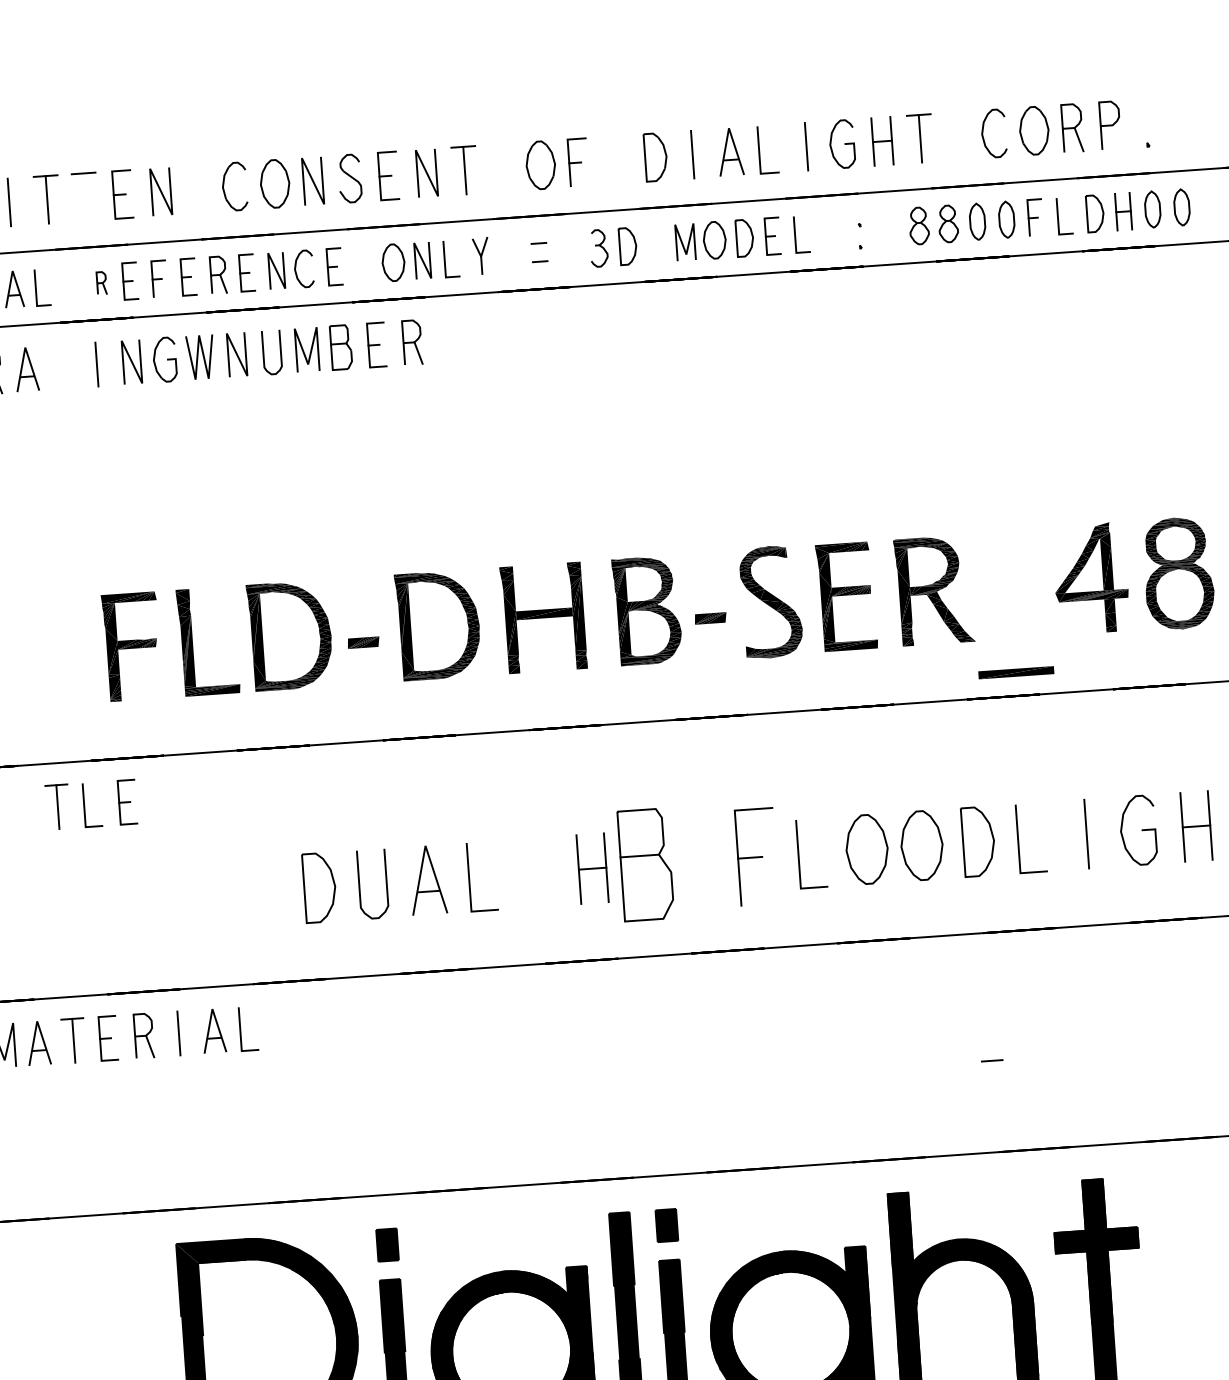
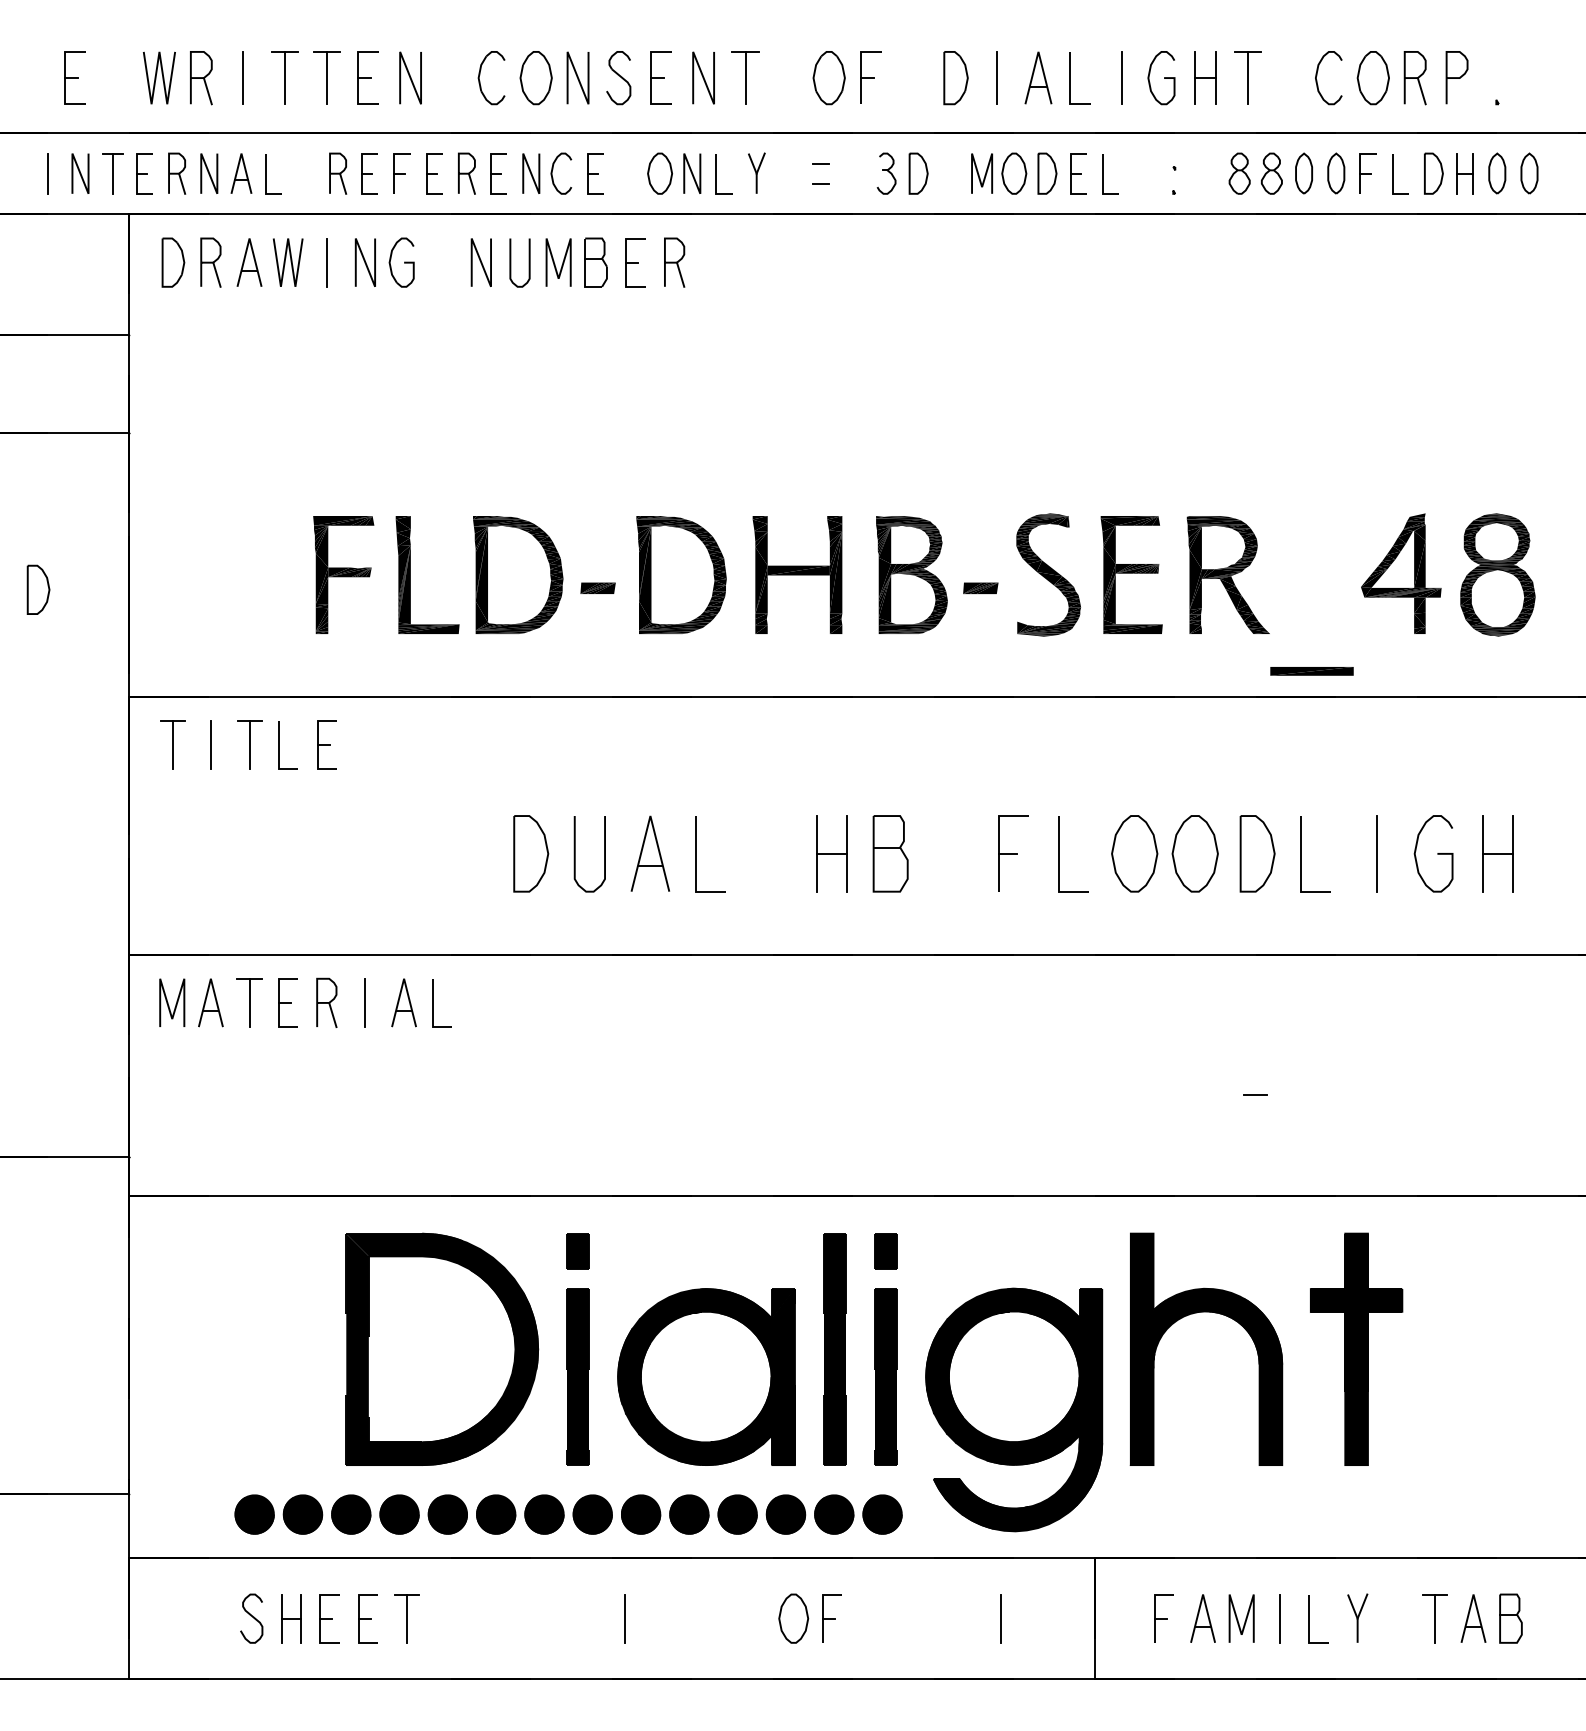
line: (84, 196) -> (326, 77), added
part: (101, 282) -> (338, 173), size x1.67
line: (198, 357) -> (285, 262), moved
line: (22, 809) -> (211, 745), added
part: (757, 856) -> (1013, 853), size x0.71
part: (645, 864) -> (890, 853), size x0.62

